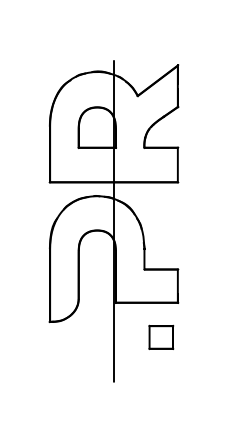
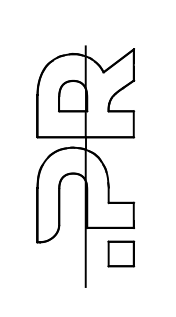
part: (161, 337) -> (121, 254), size x1.43

